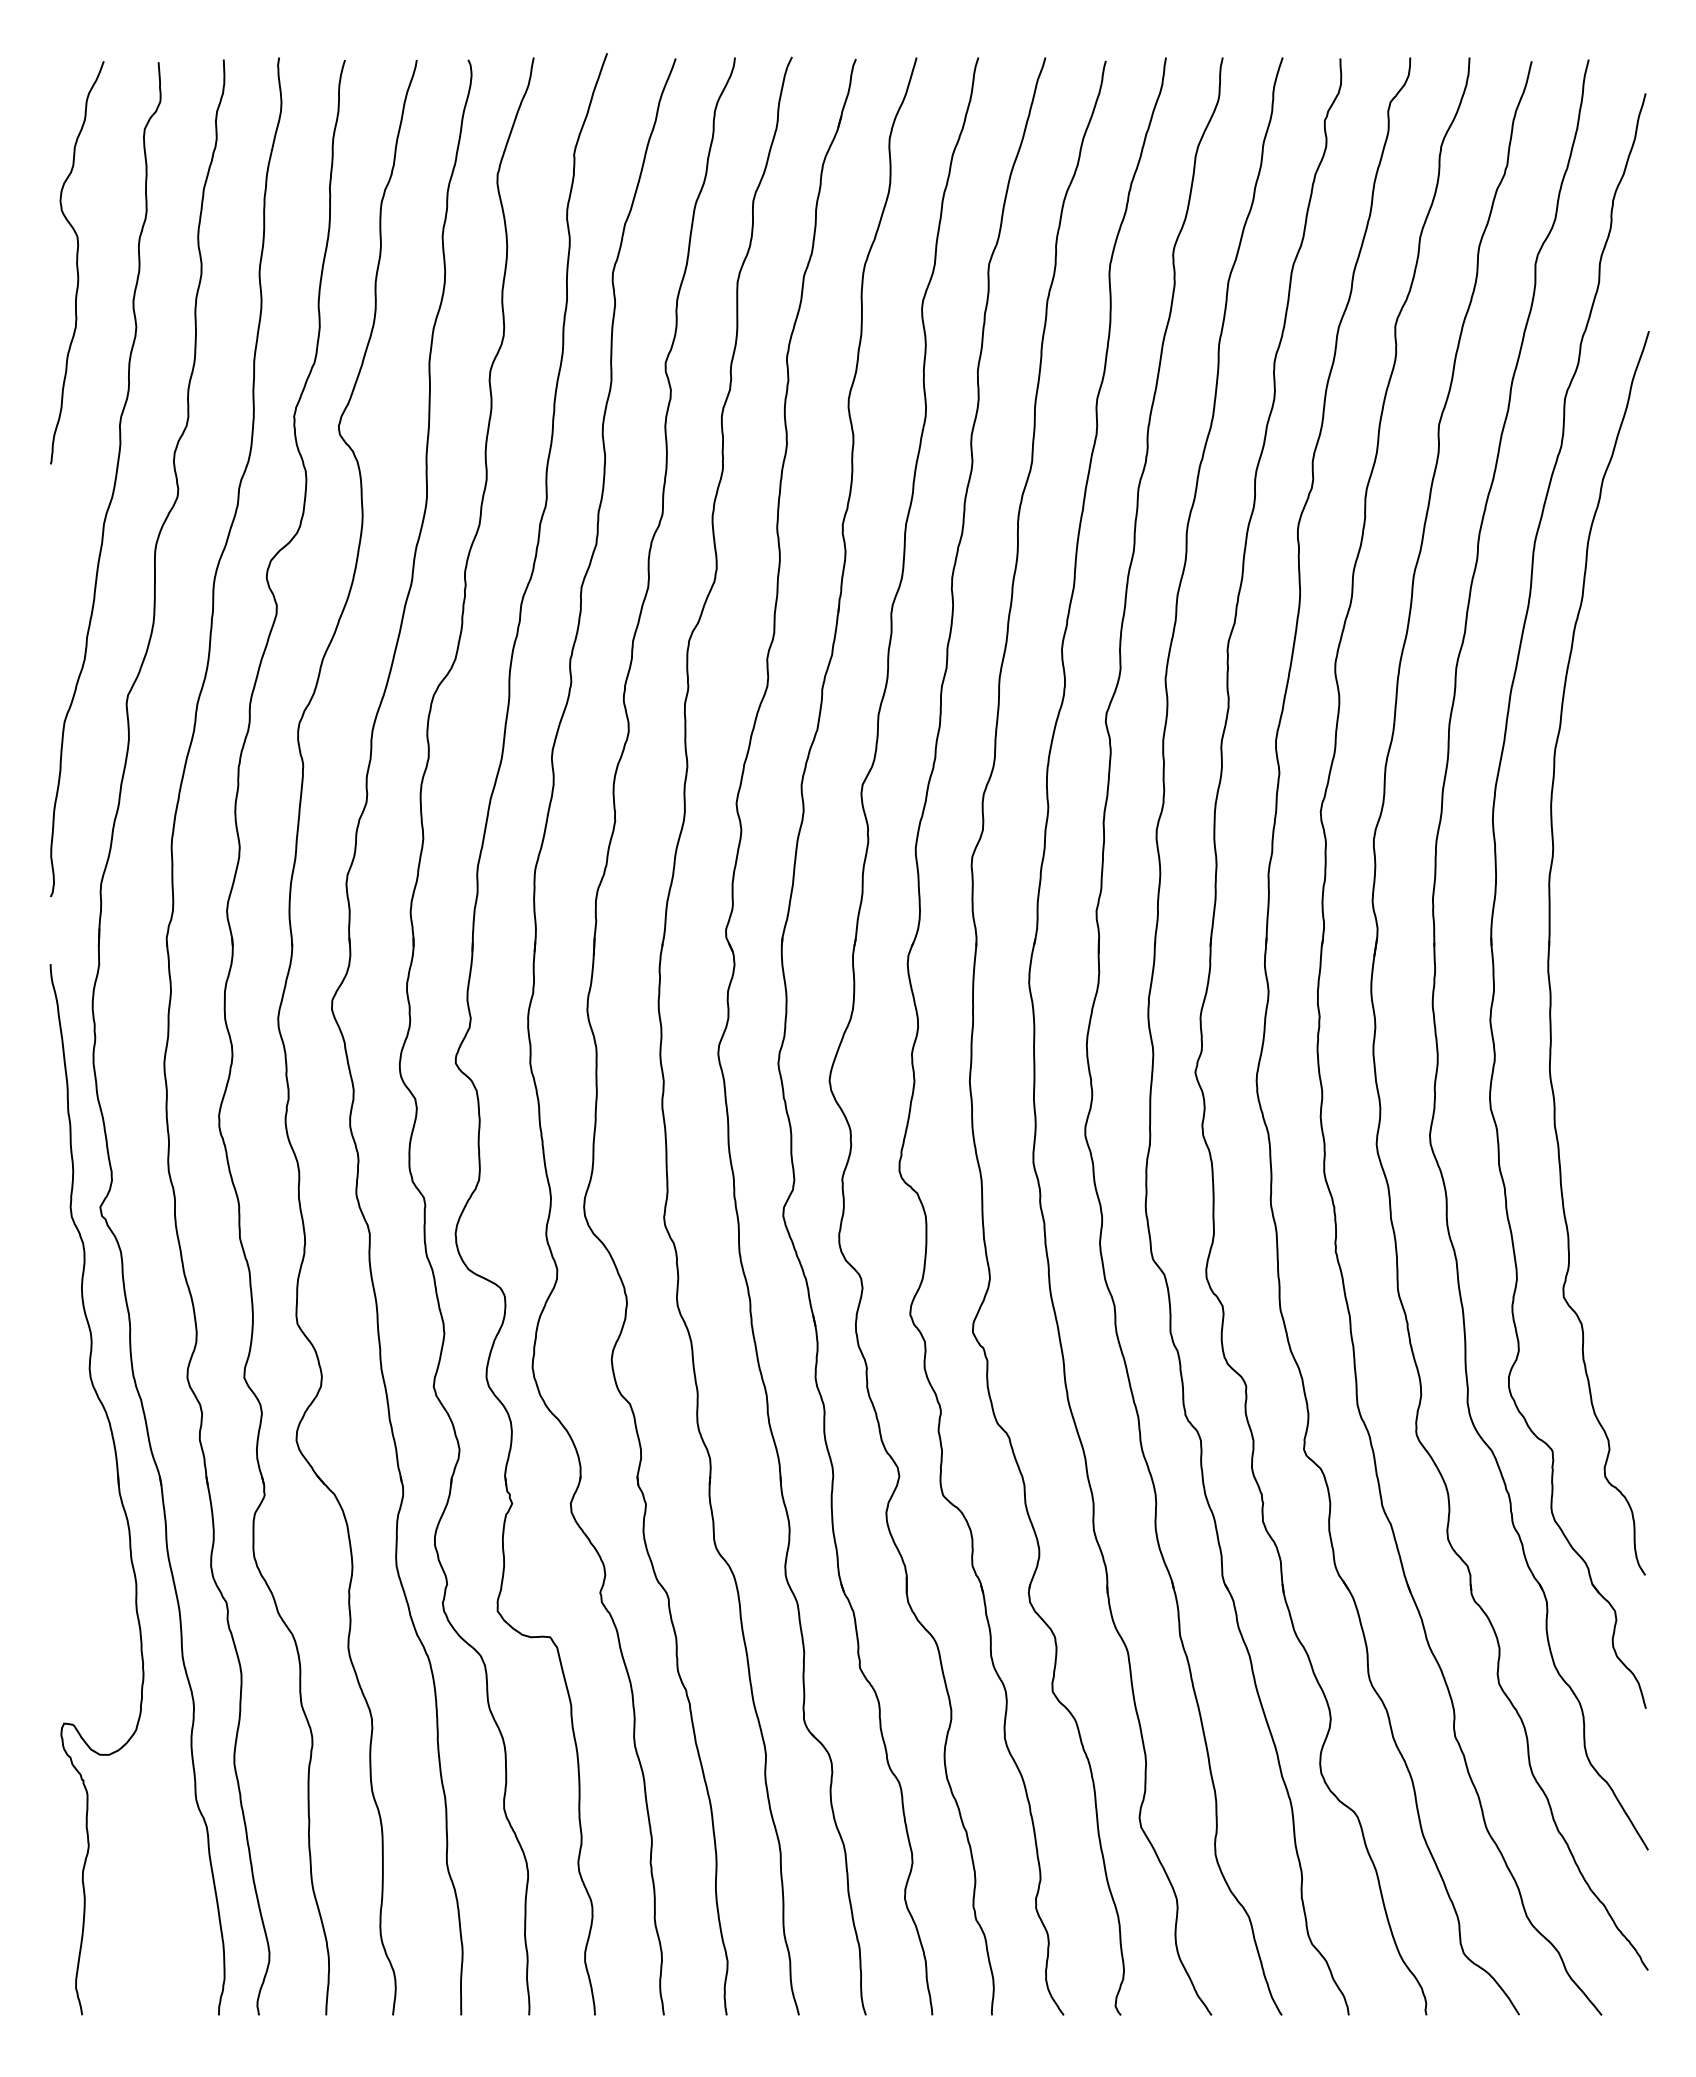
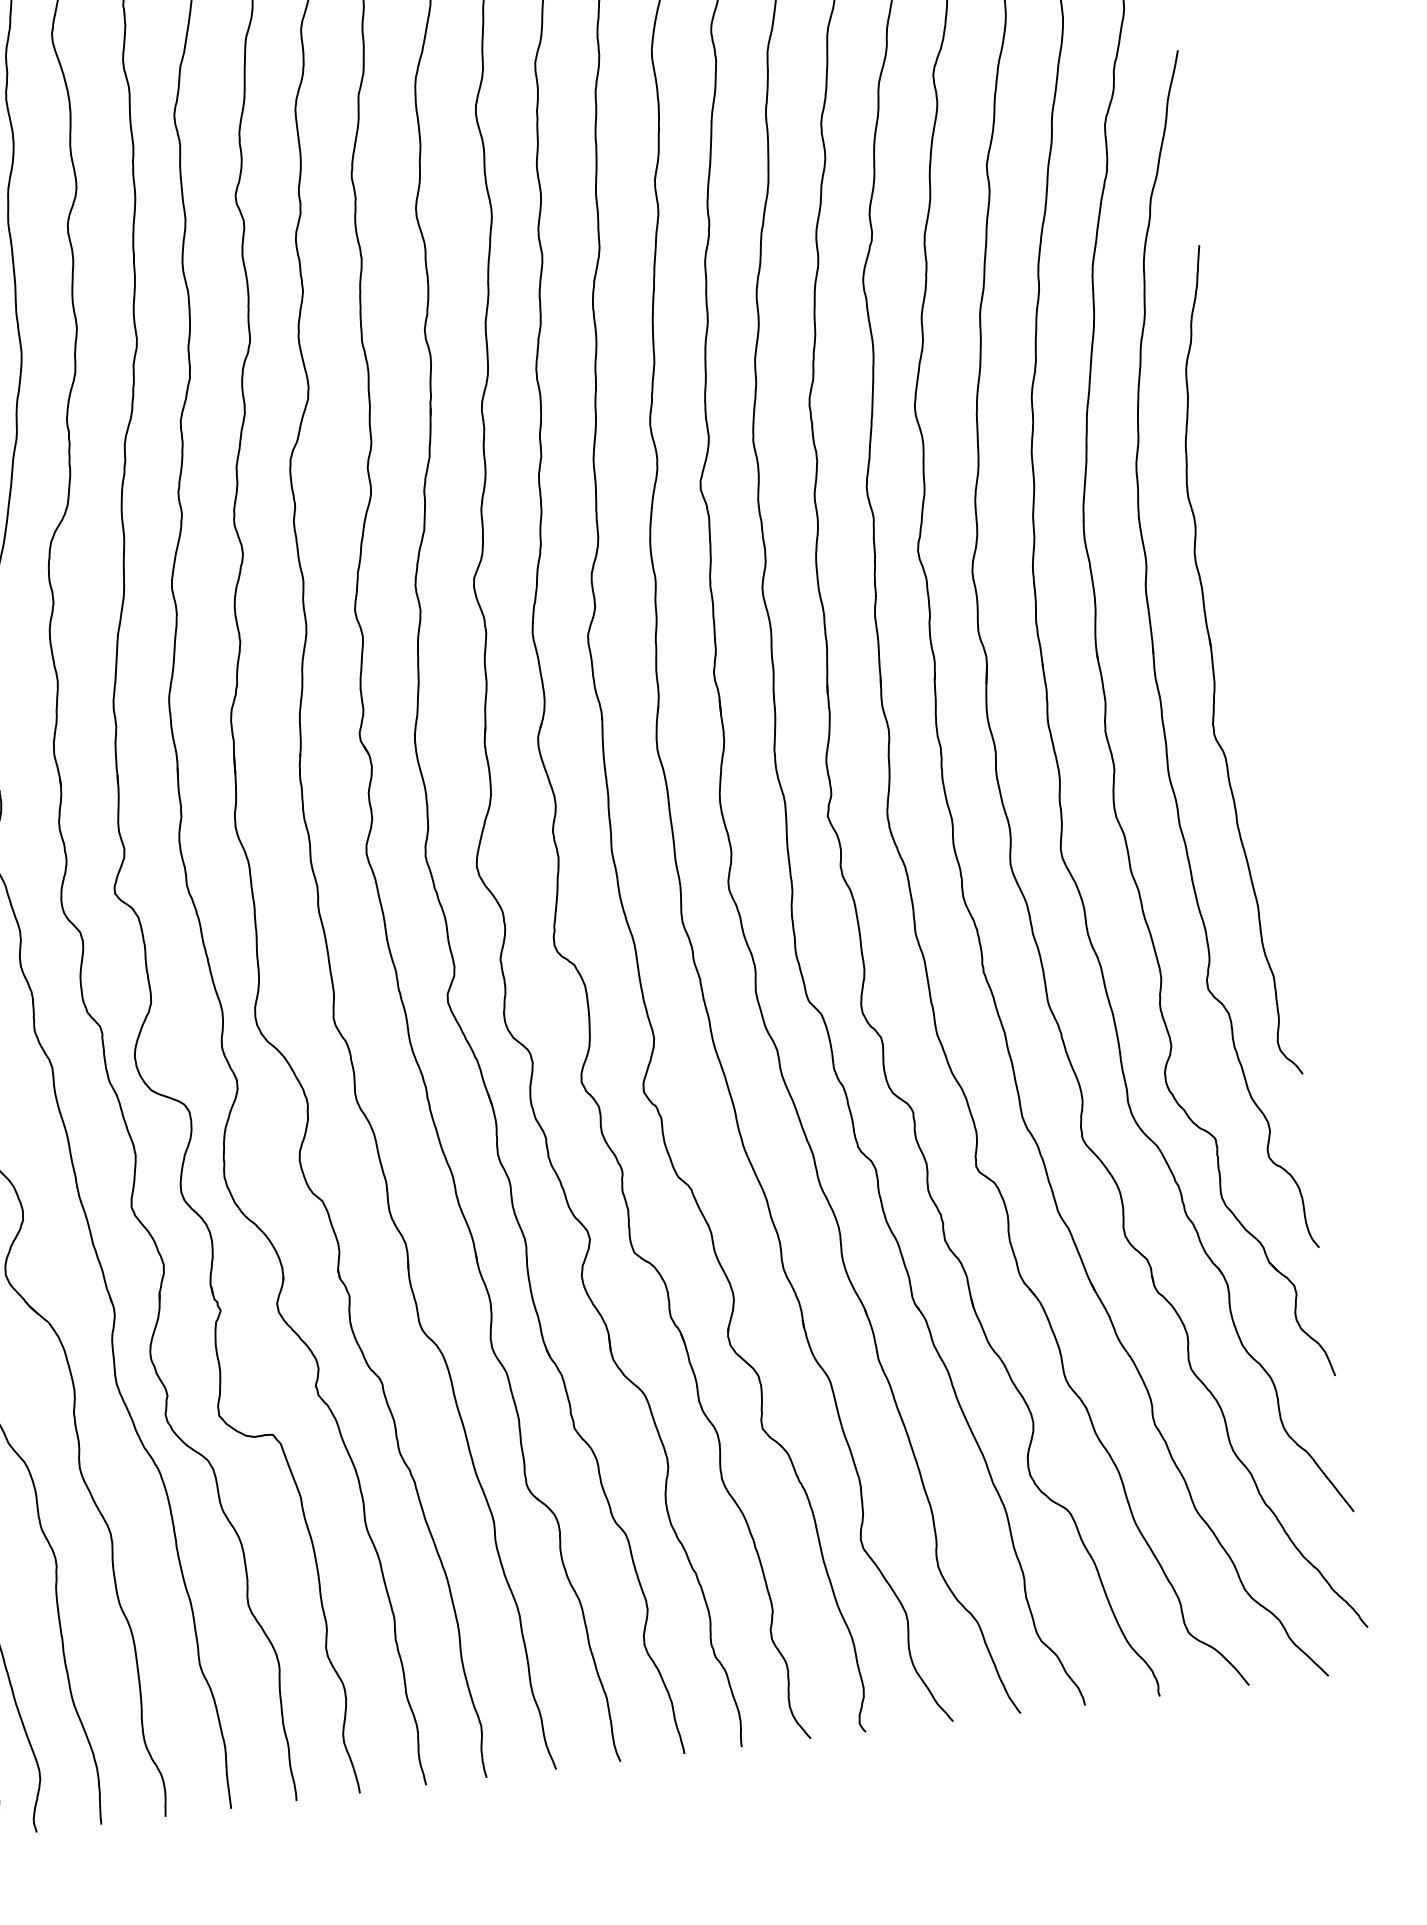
part: (1609, 964) -> (1213, 664), added

